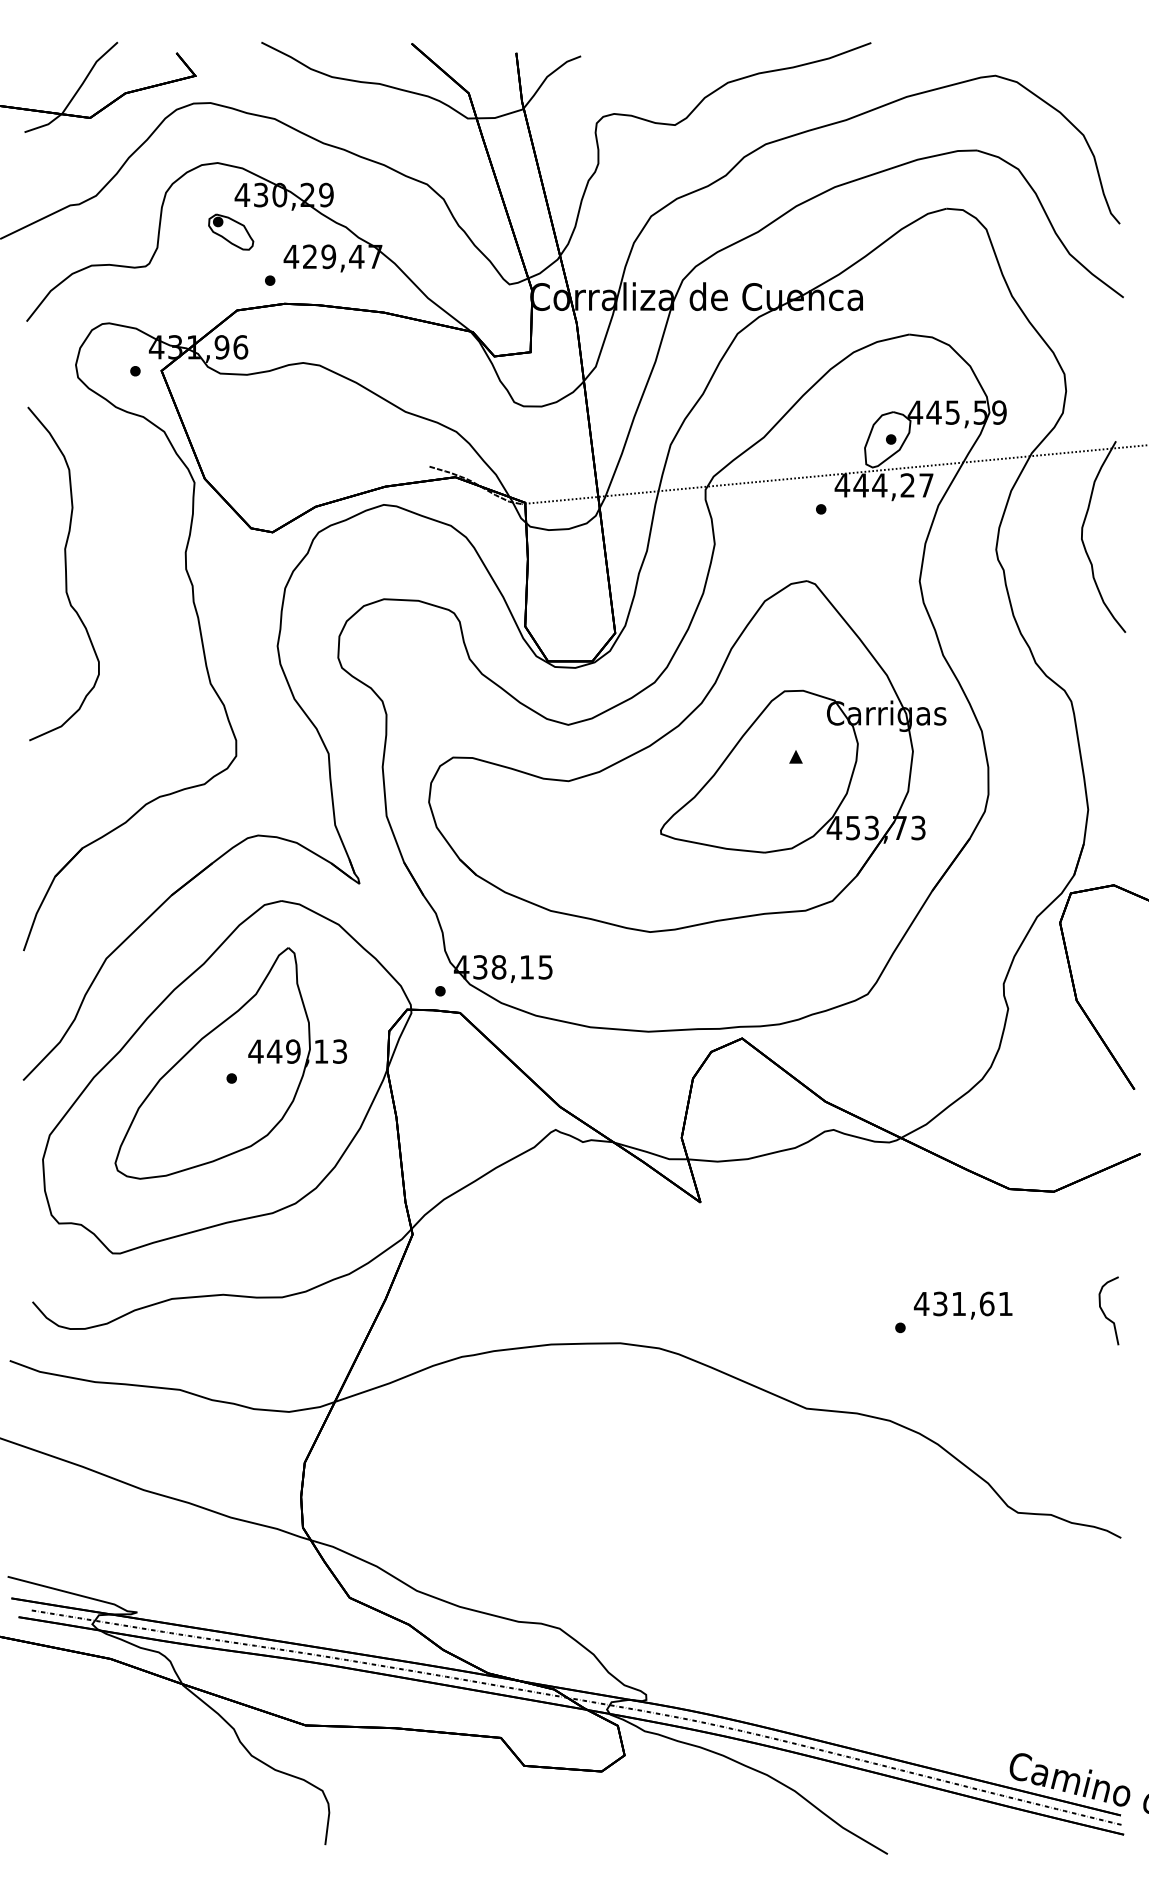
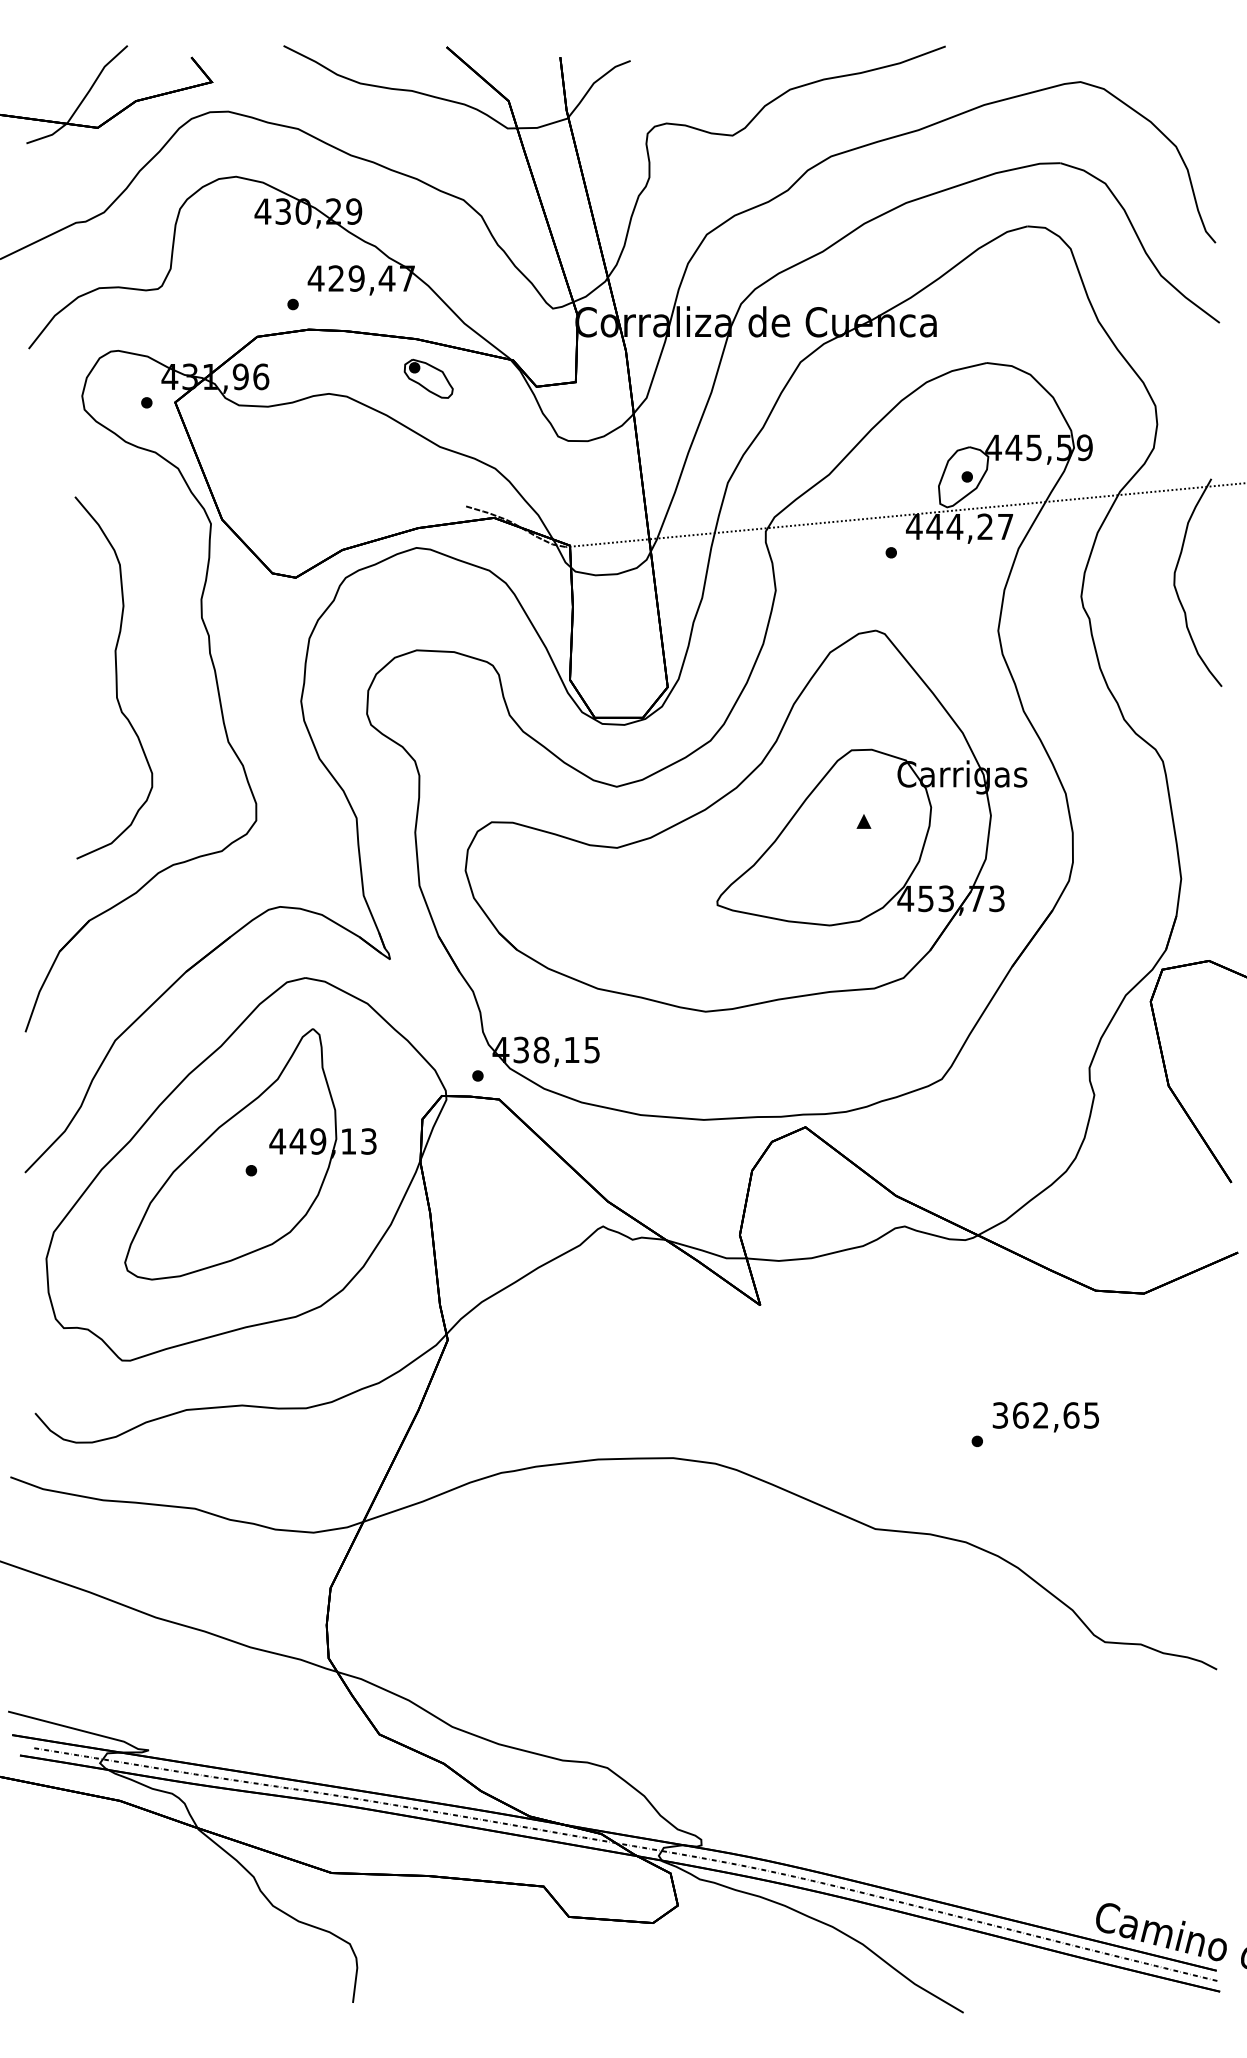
part: (230, 231) -> (428, 378), moved
curve: (65, 573) -> (115, 677), moved
text: (963, 1304) -> (1045, 1415), 431,61 -> 362,65
curve: (1105, 1313) -> (1199, 1425), removed

